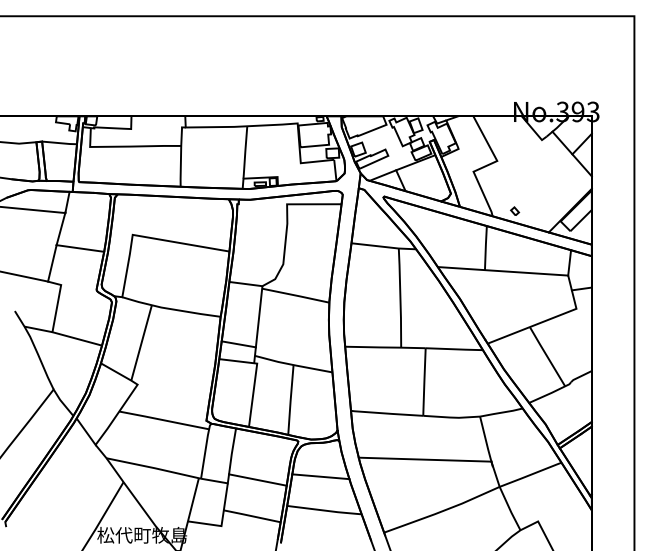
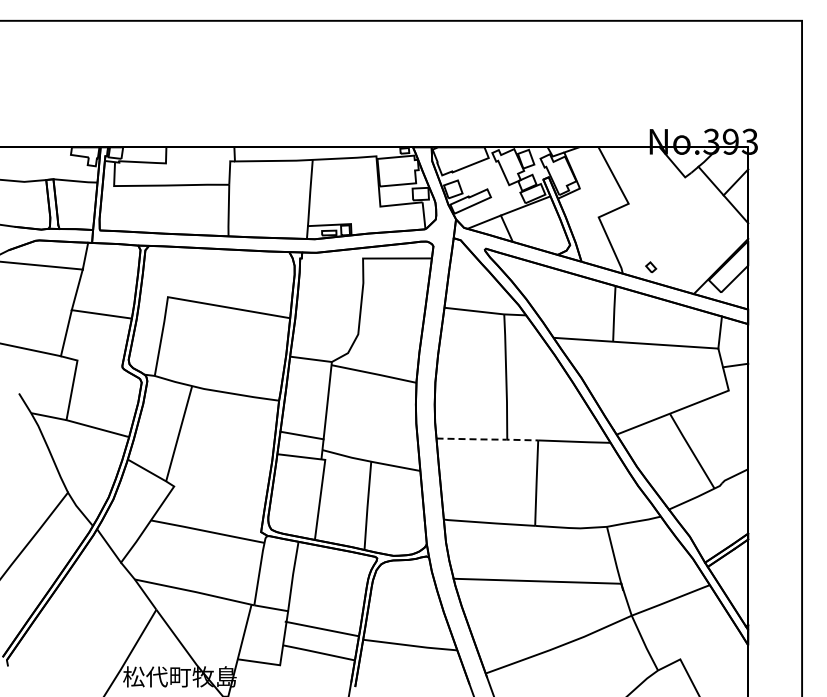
line: (385, 347) -> (487, 439), solid -> dashed
line: (320, 476) -> (405, 602), removed
line: (257, 479) -> (321, 628), moved

